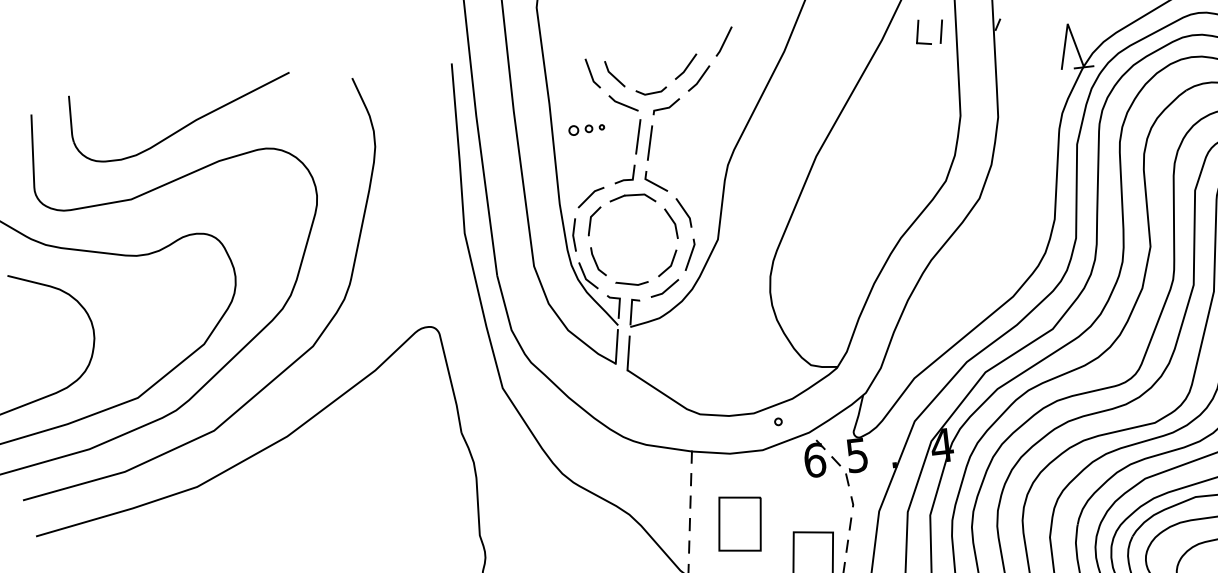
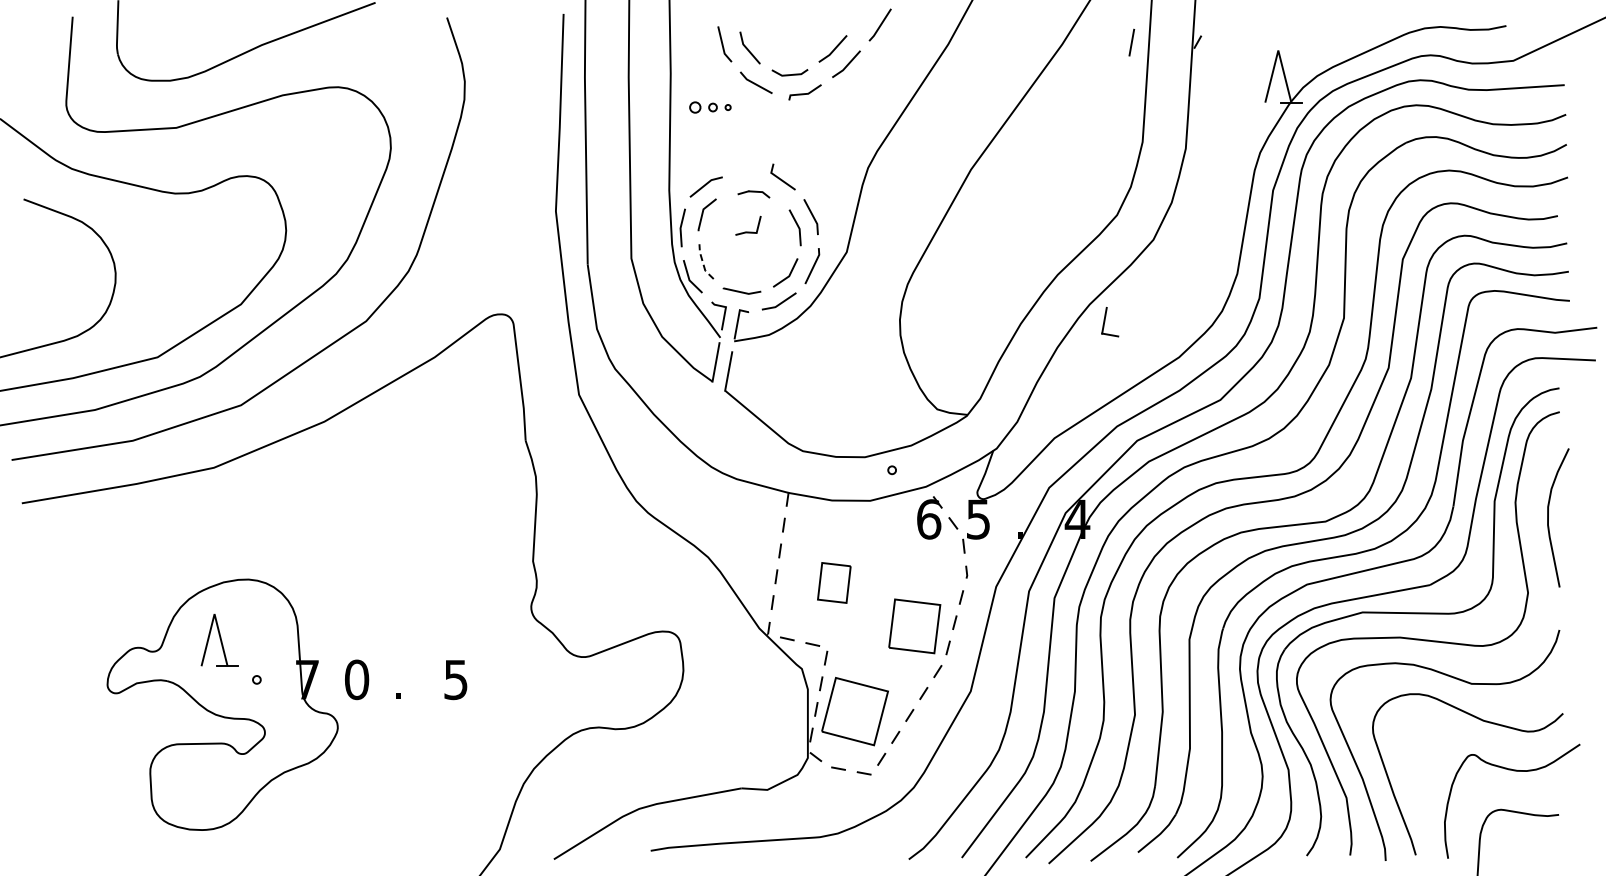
part: (923, 32) -> (1110, 322), moved
line: (638, 137) -> (768, 123), removed
line: (650, 143) -> (781, 132), removed
line: (625, 179) -> (748, 231), moved
part: (632, 199) -> (753, 194), size x0.6
line: (595, 262) -> (702, 262), solid -> dashed
part: (740, 523) -> (834, 582), size x0.6

